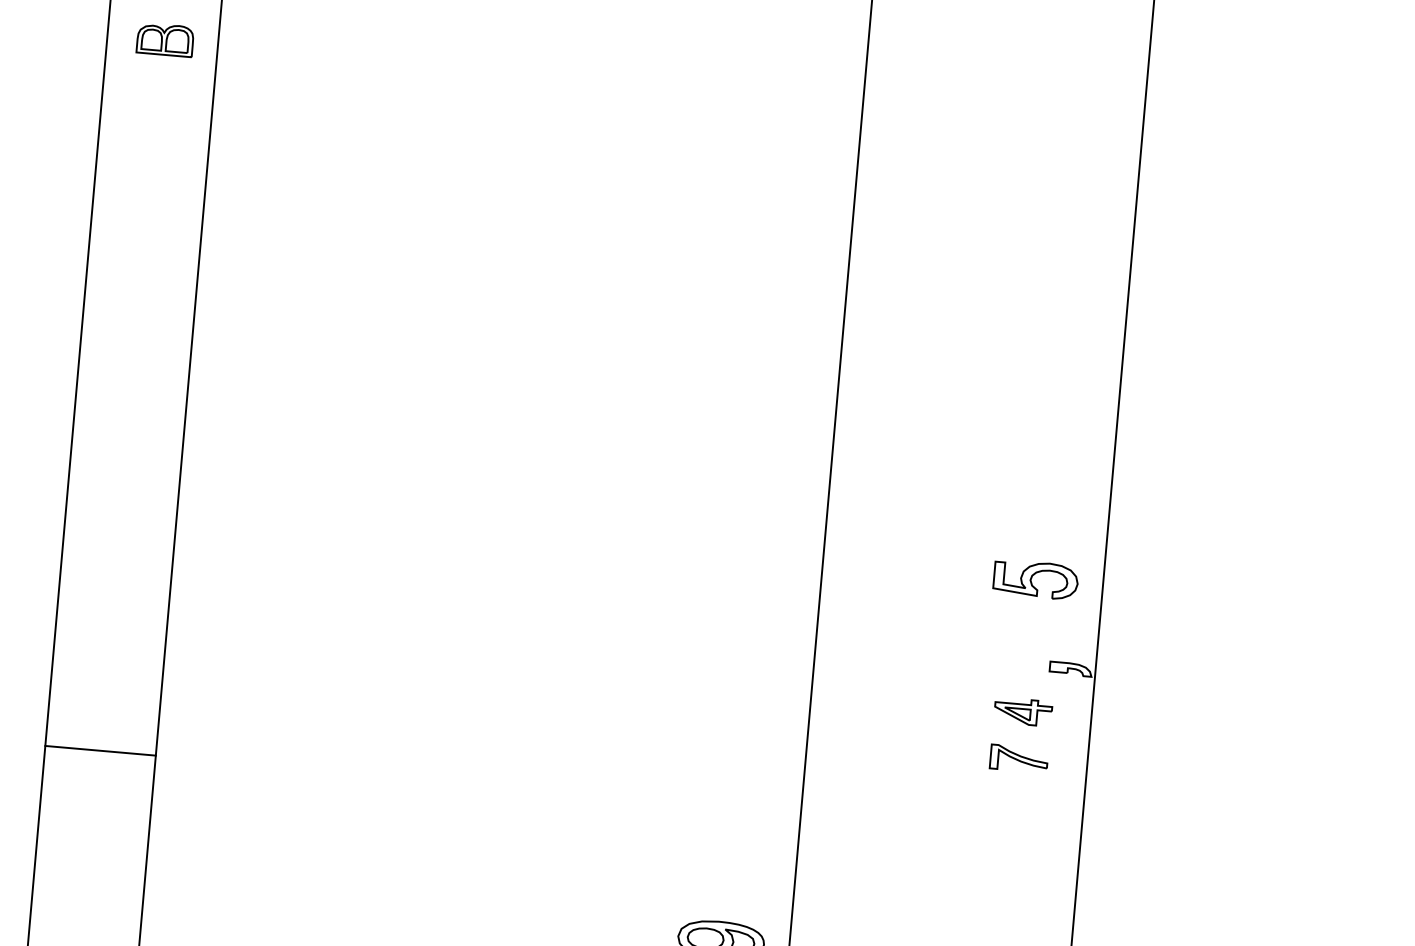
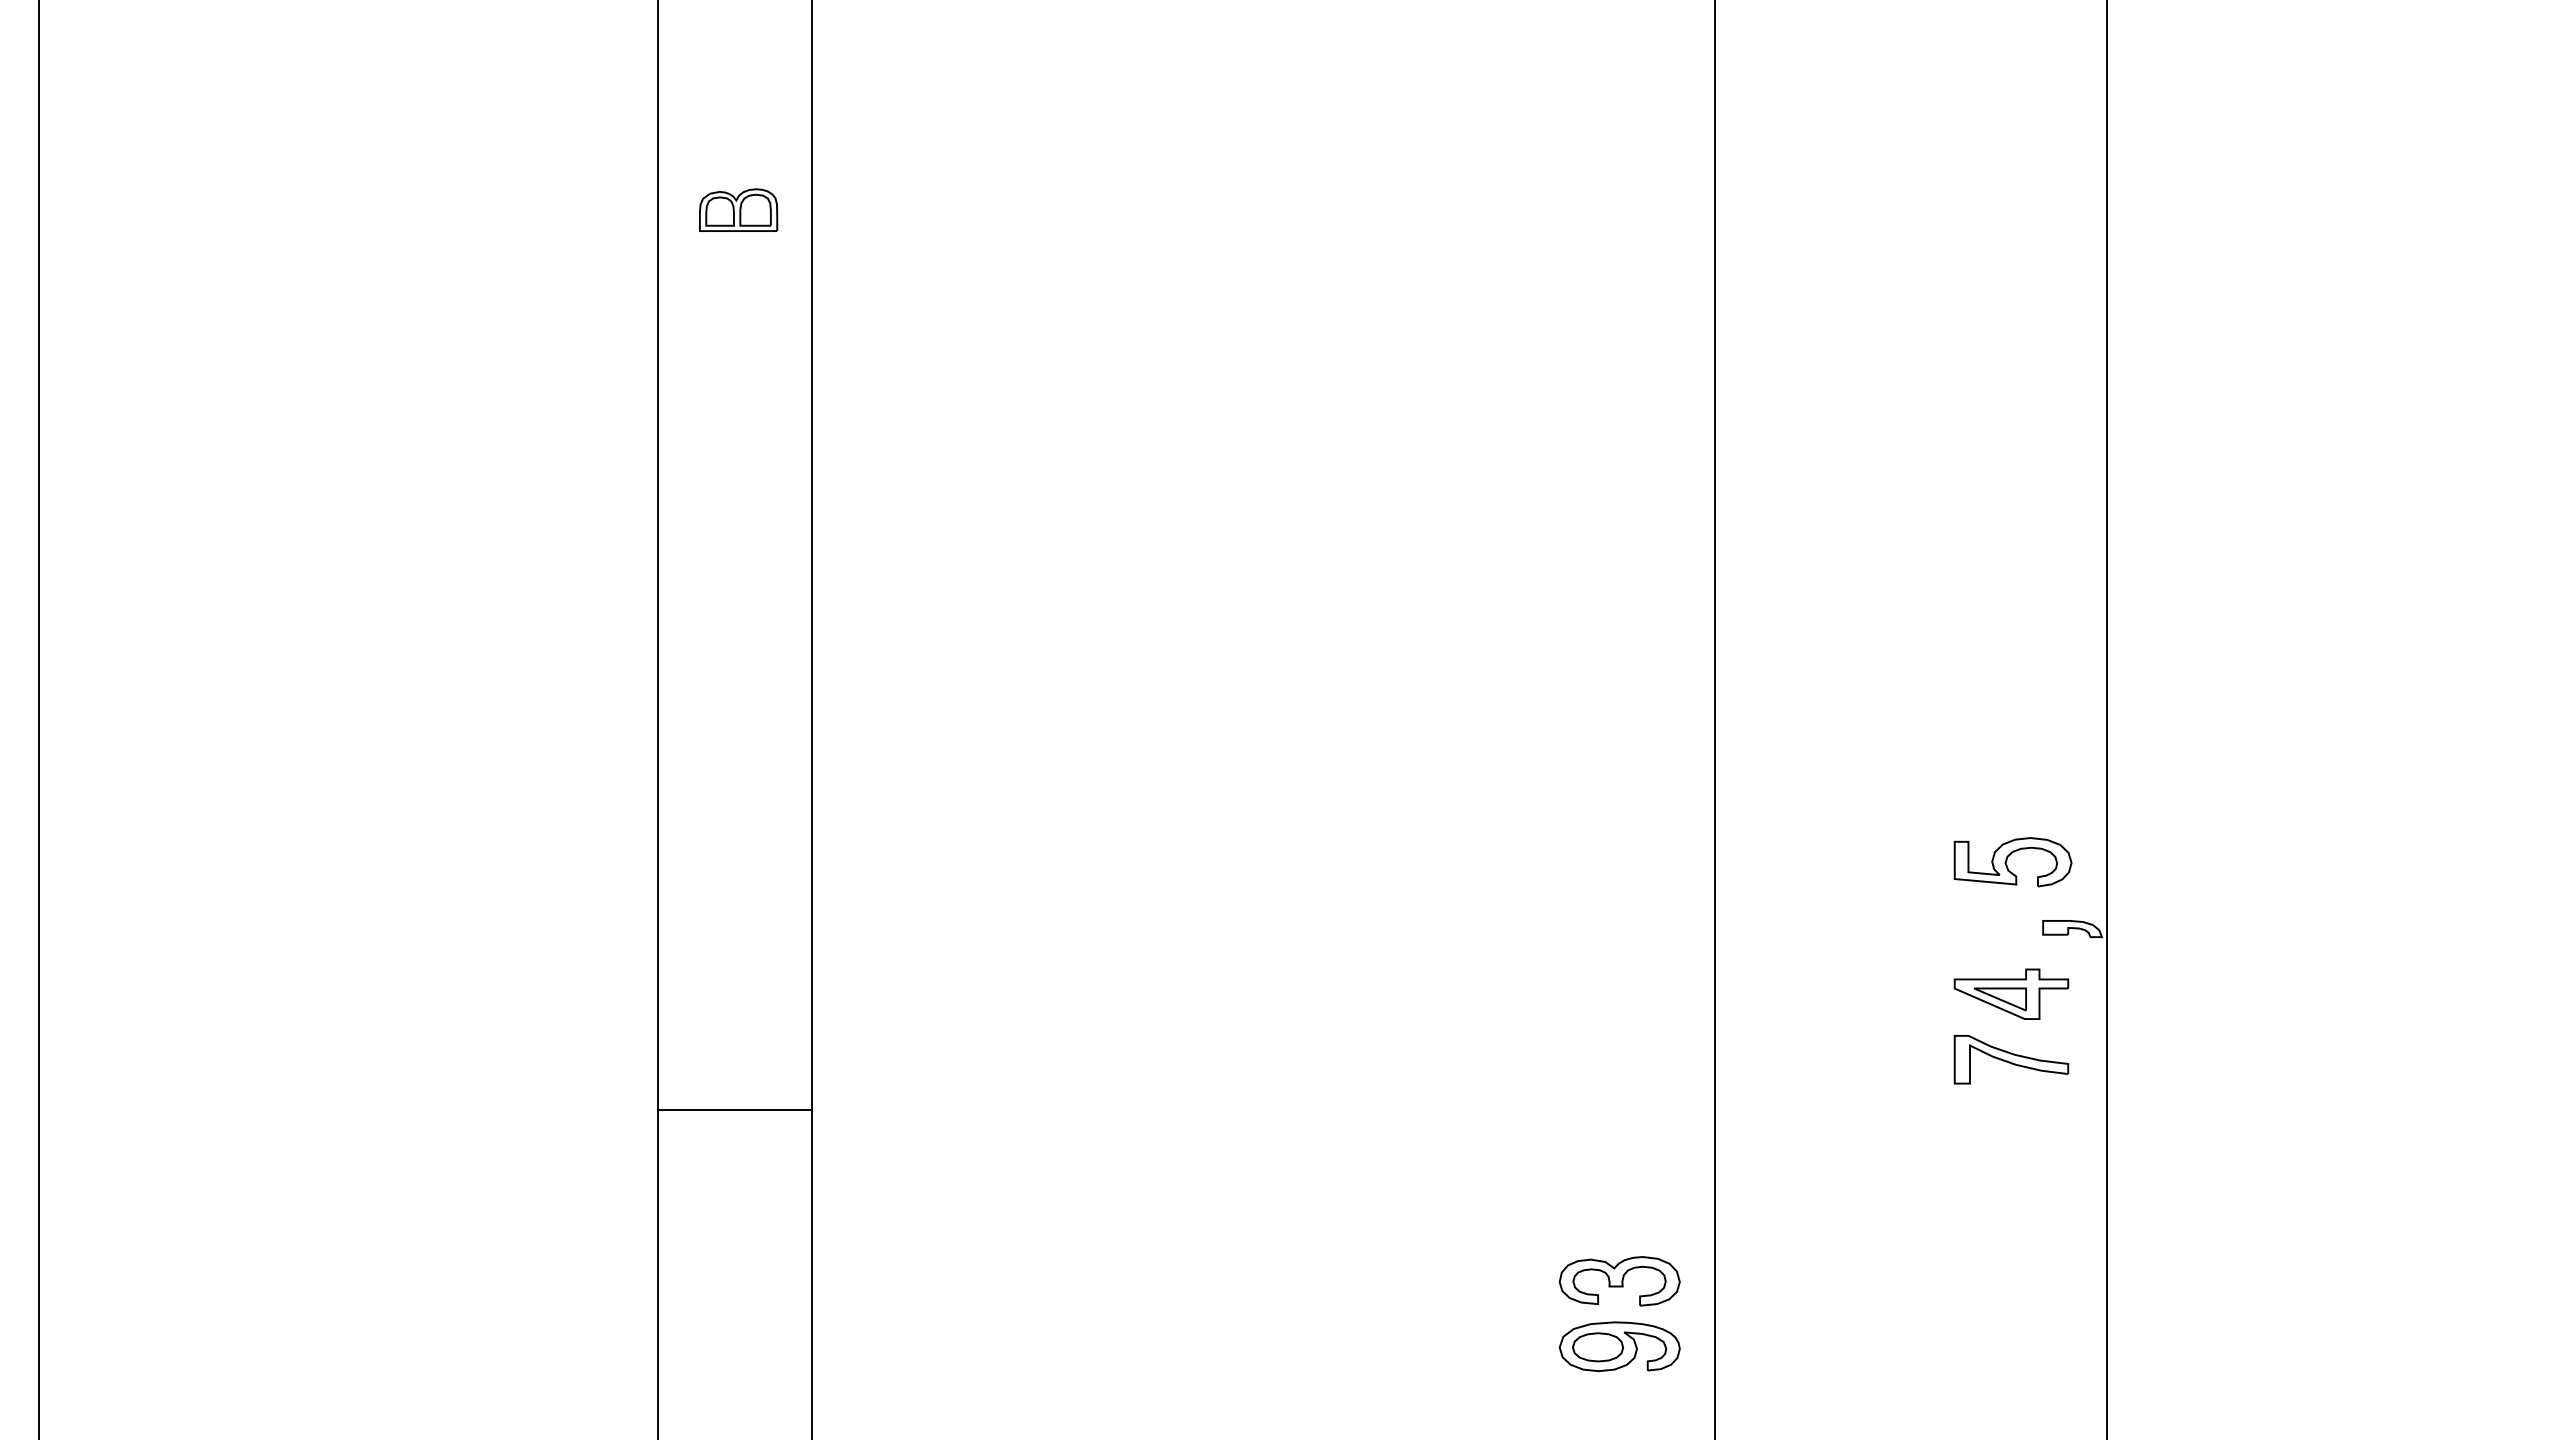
part: (165, 39) -> (738, 209), moved
part: (1035, 580) -> (2012, 862), moved
part: (1023, 711) -> (2011, 993), size x1.43
line: (100, 750) -> (734, 1110), moved
part: (1019, 758) -> (2011, 1059), size x1.43
part: (725, 892) -> (1619, 1281), added

